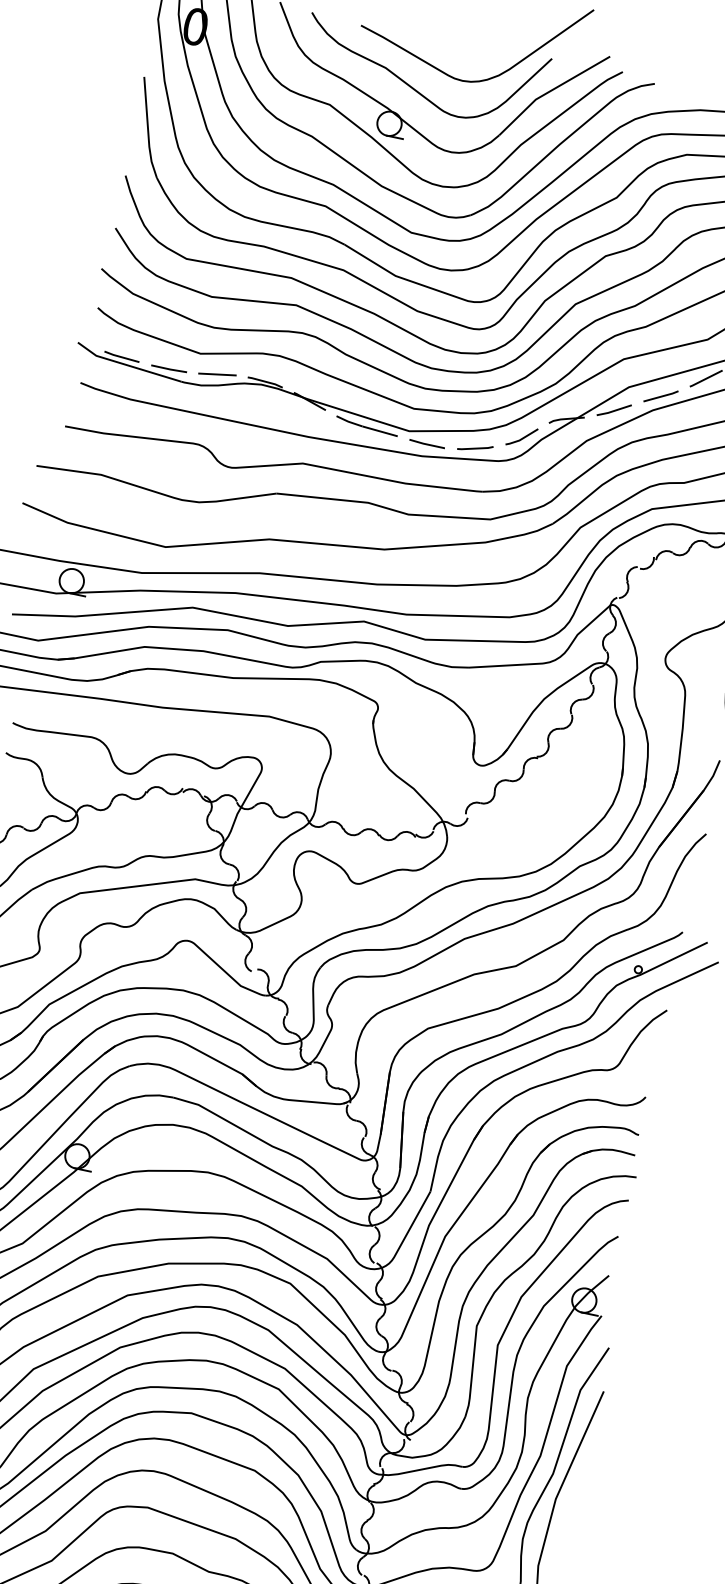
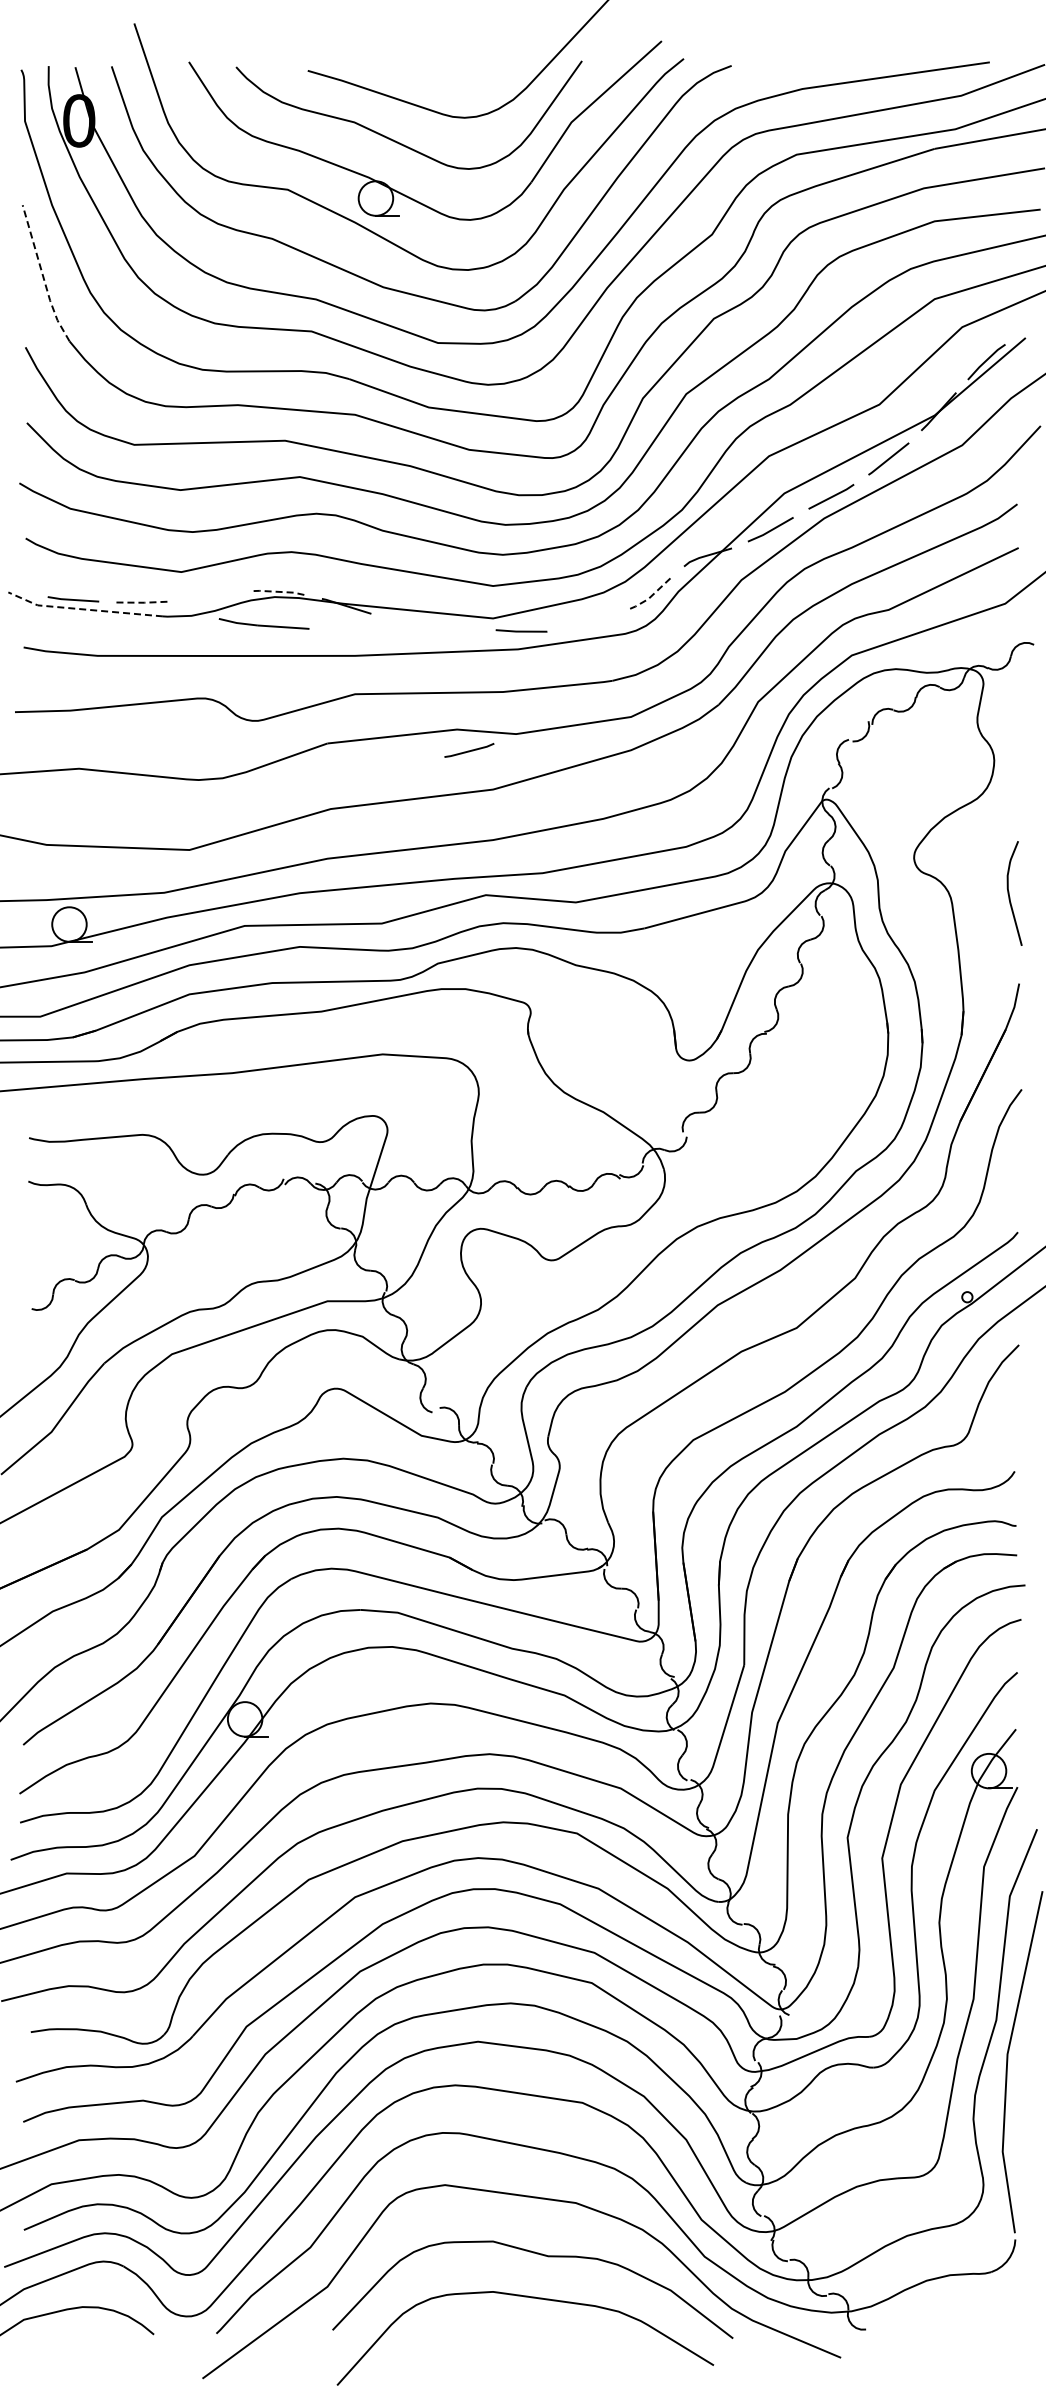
line: (148, 128) -> (43, 275), solid -> dashed
line: (127, 365) -> (83, 609), solid -> dashed
line: (169, 369) -> (143, 602), solid -> dashed
line: (217, 374) -> (210, 595), removed
line: (265, 381) -> (279, 591), solid -> dashed
part: (366, 425) -> (263, 623), moved
line: (522, 438) -> (651, 595), solid -> dashed
line: (475, 448) -> (469, 750), moved

